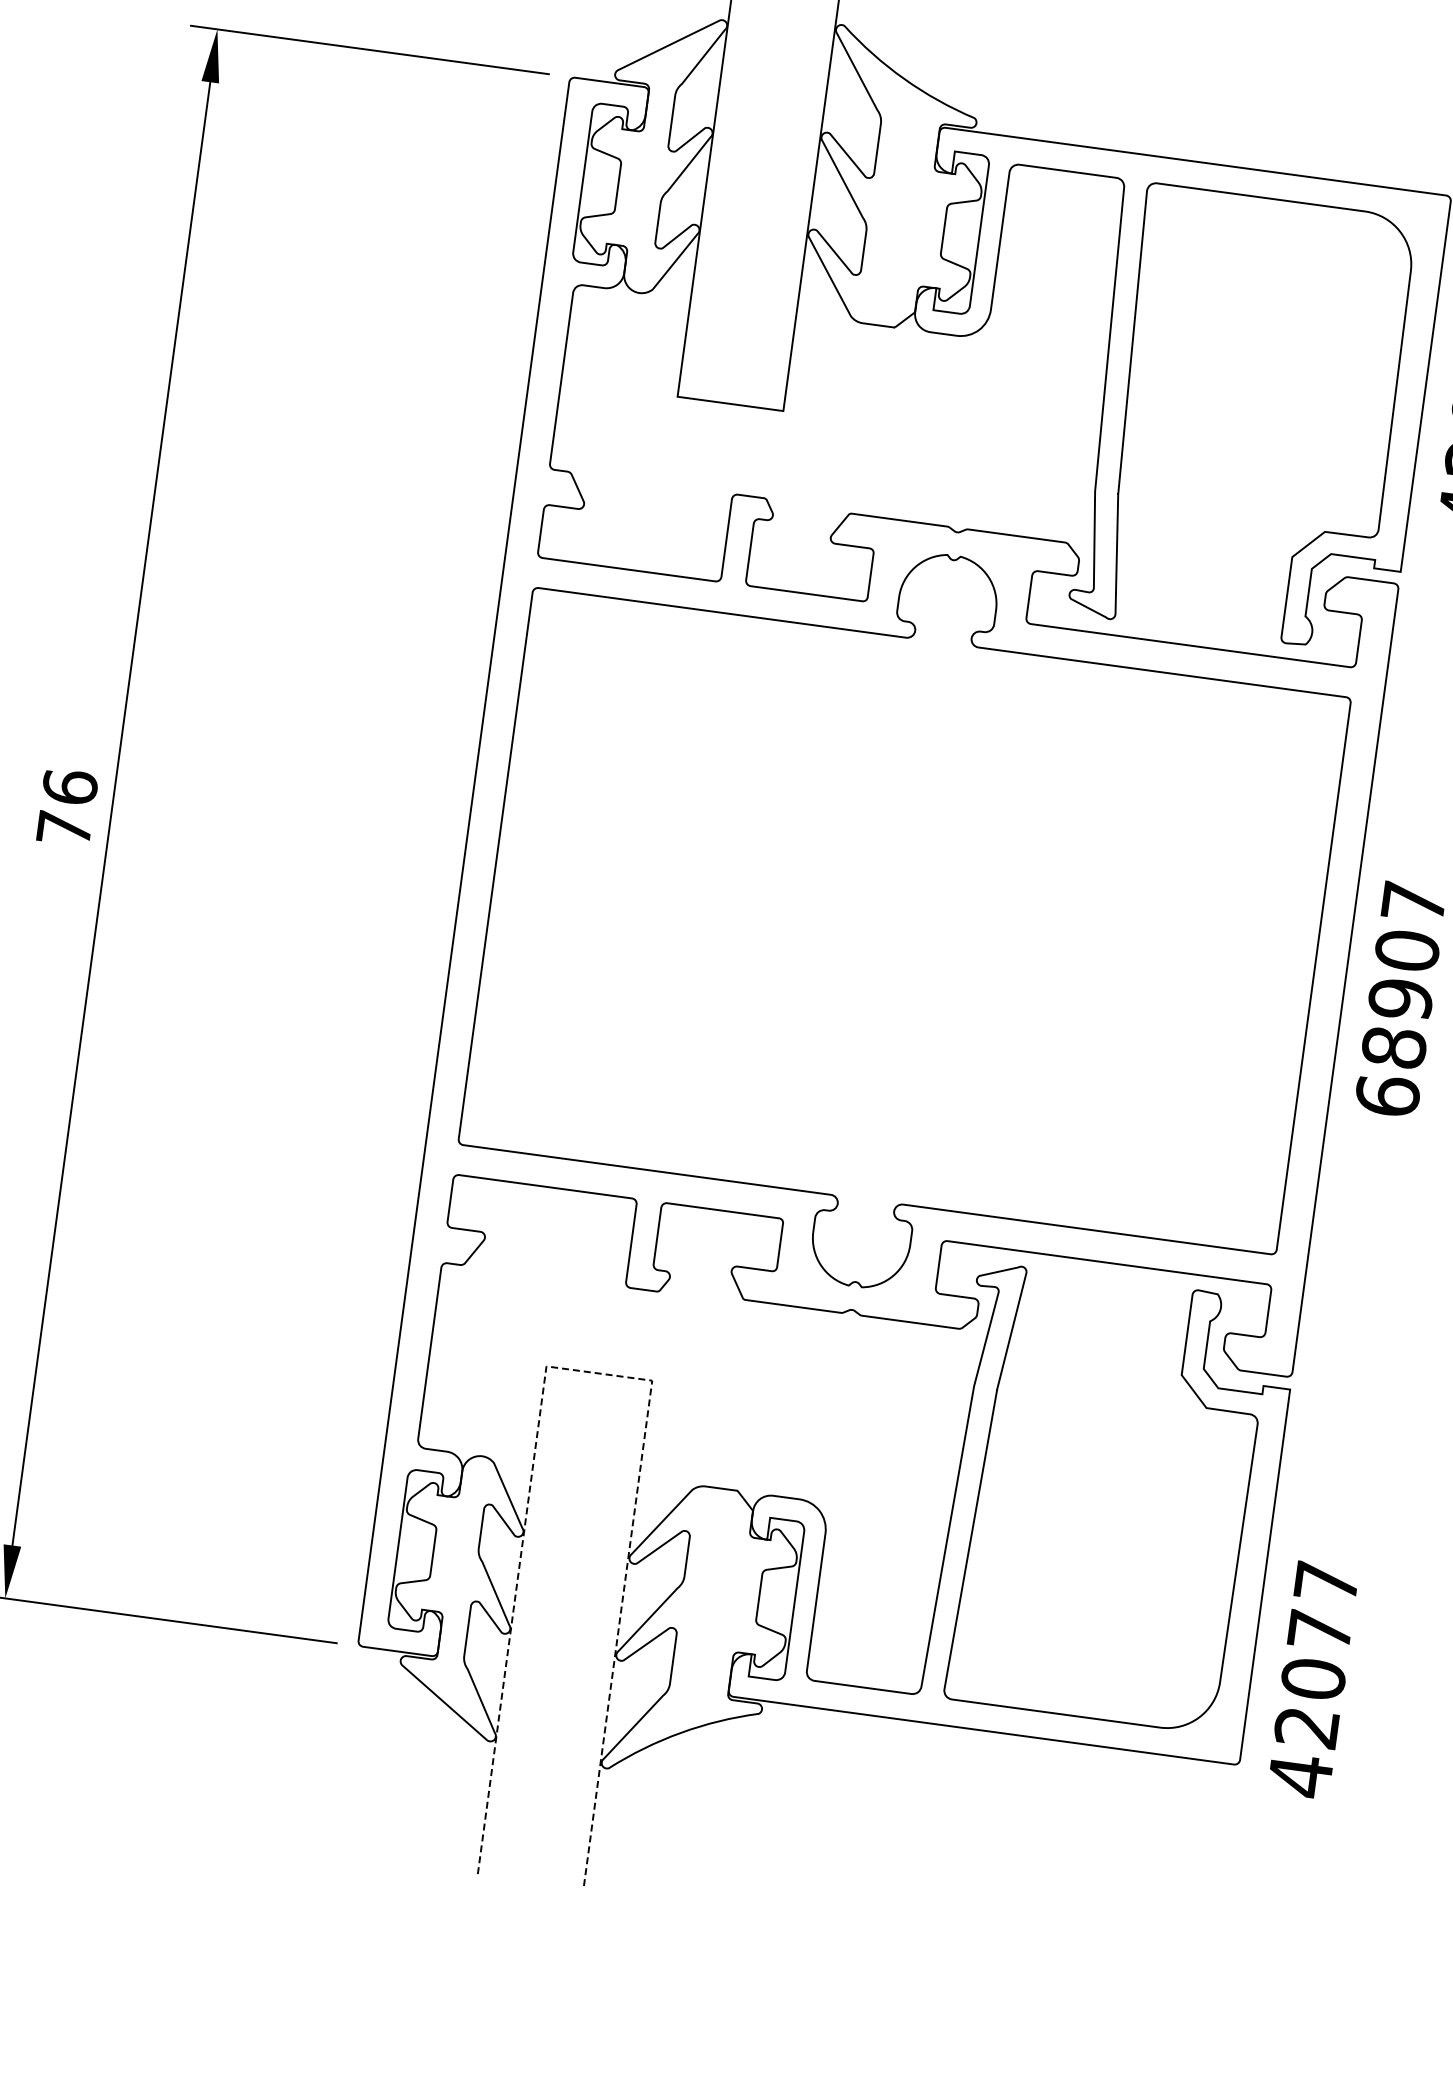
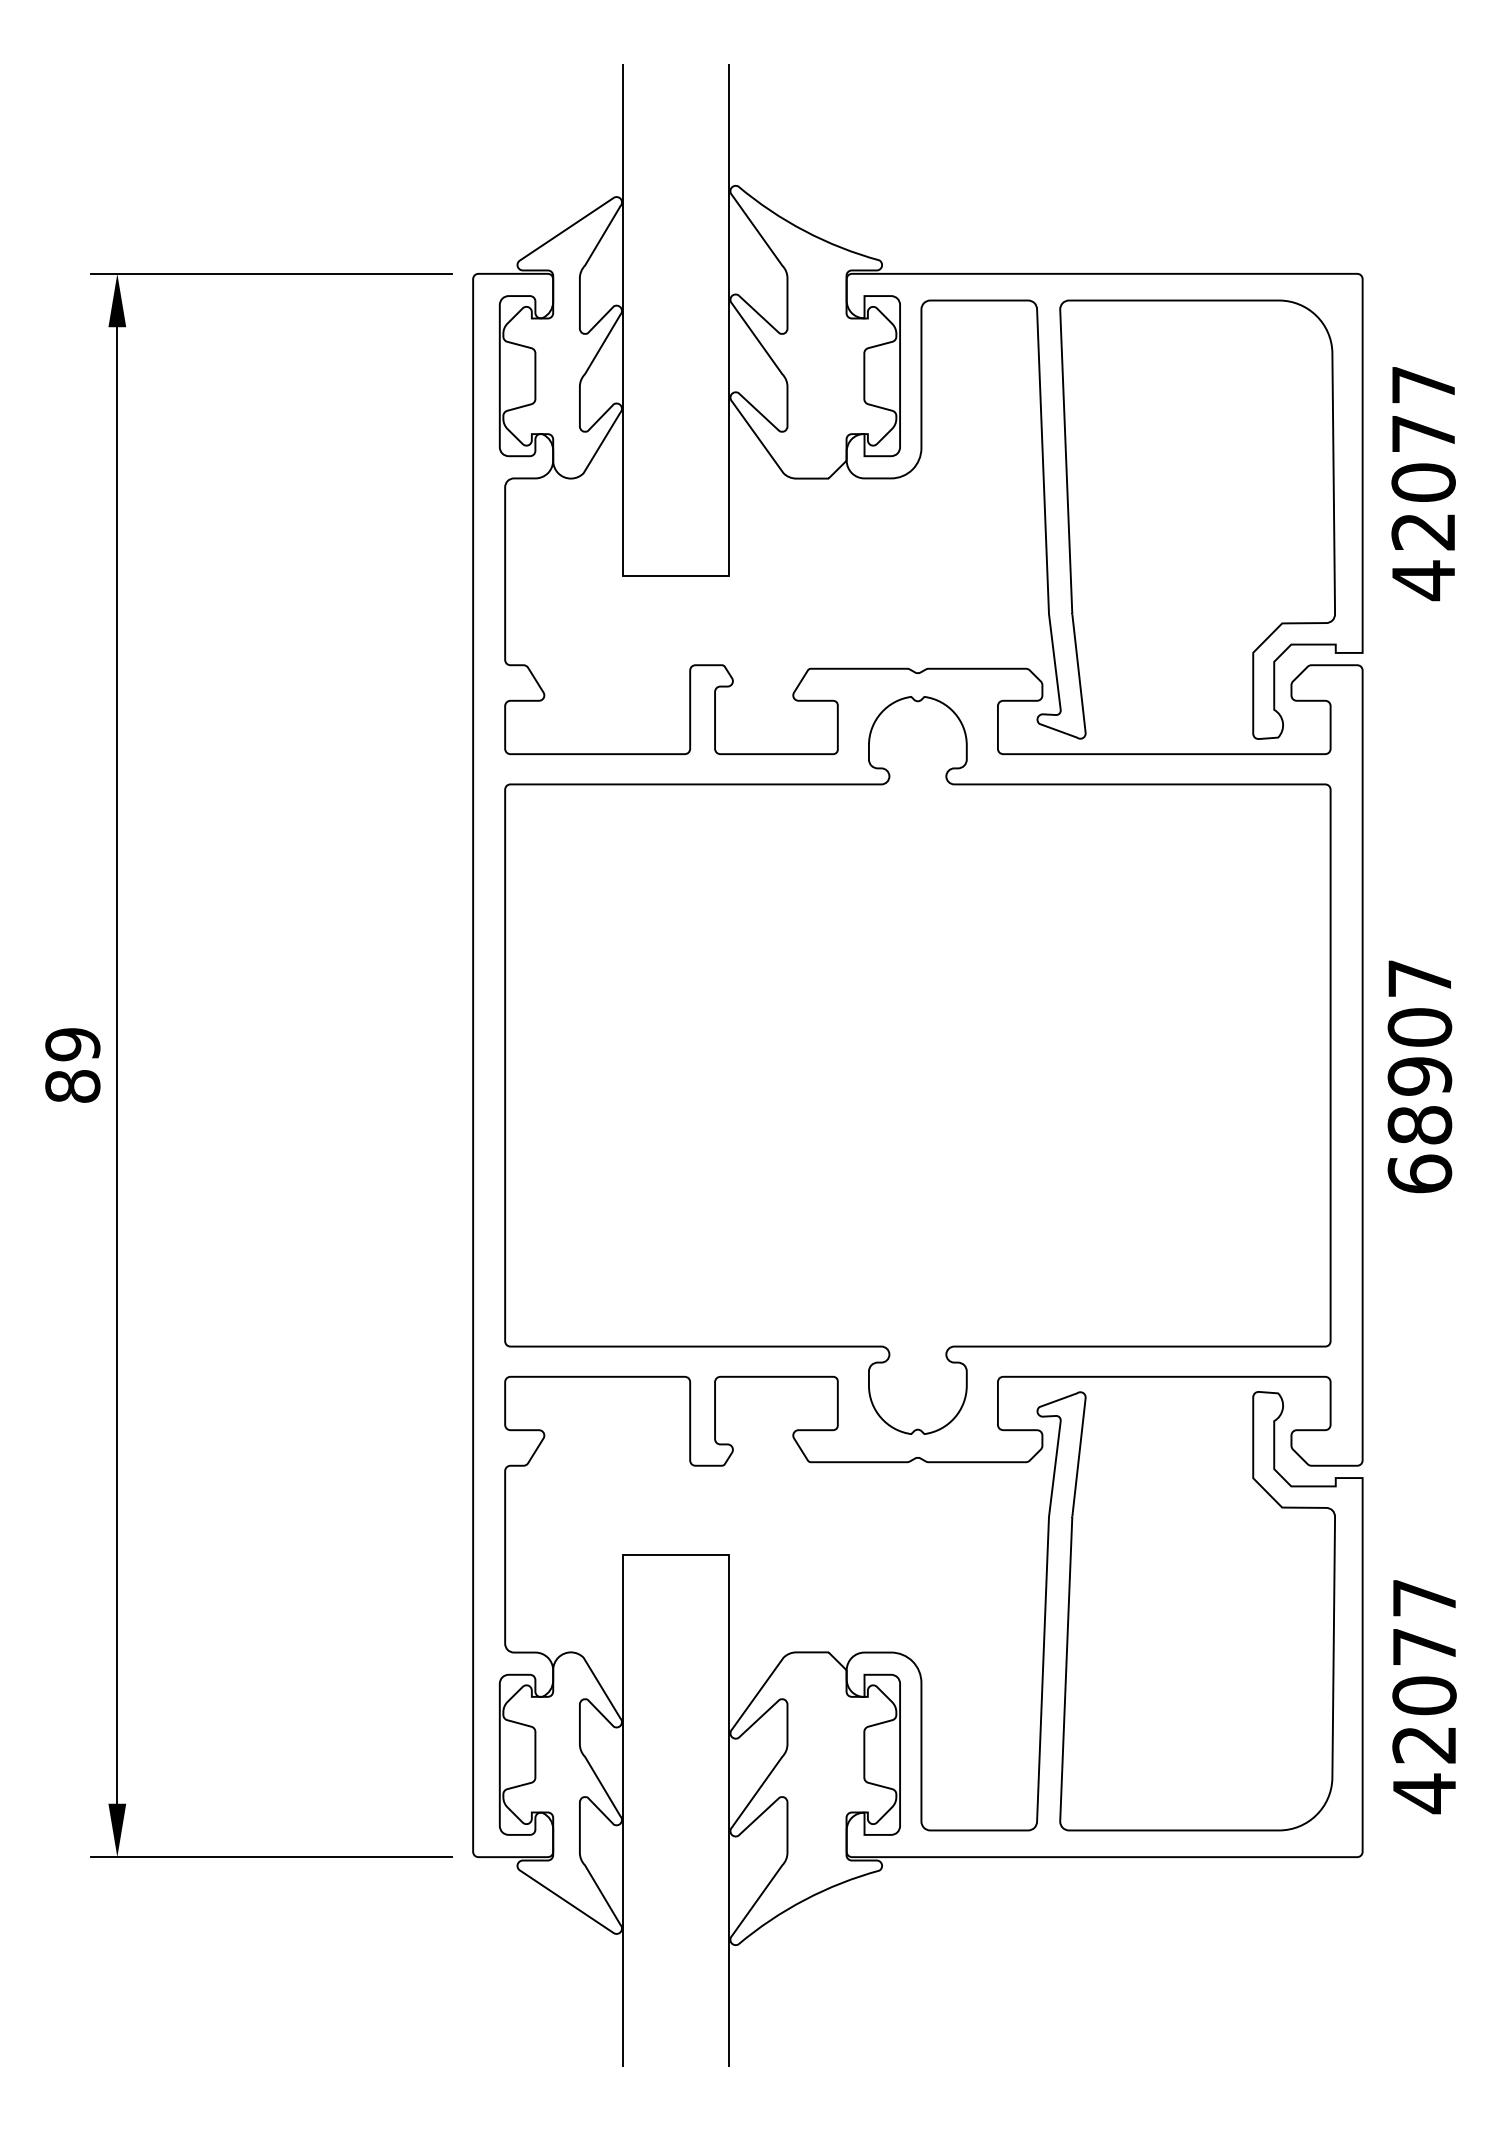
text: (67, 806) -> (72, 1064), 76 -> 89
line: (599, 1373) -> (676, 1554), dashed -> solid
text: (1313, 1680) -> (1424, 1697), moved

